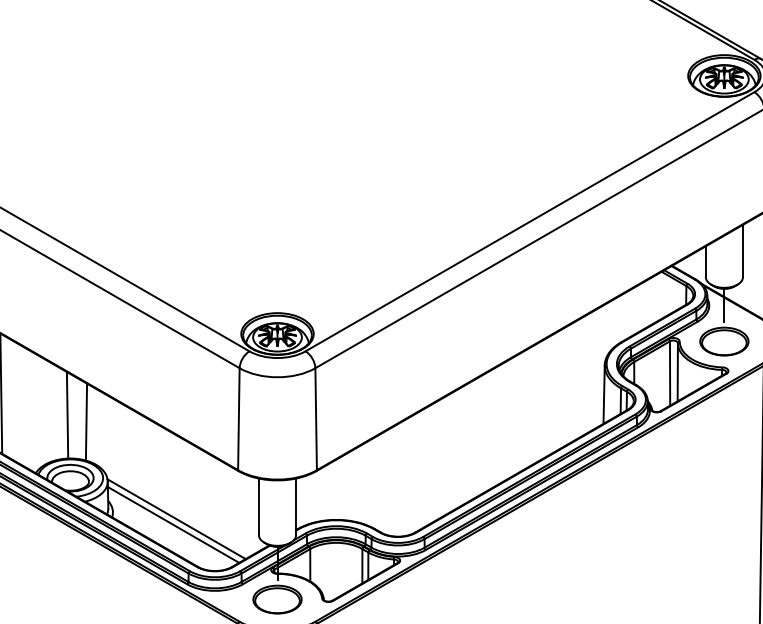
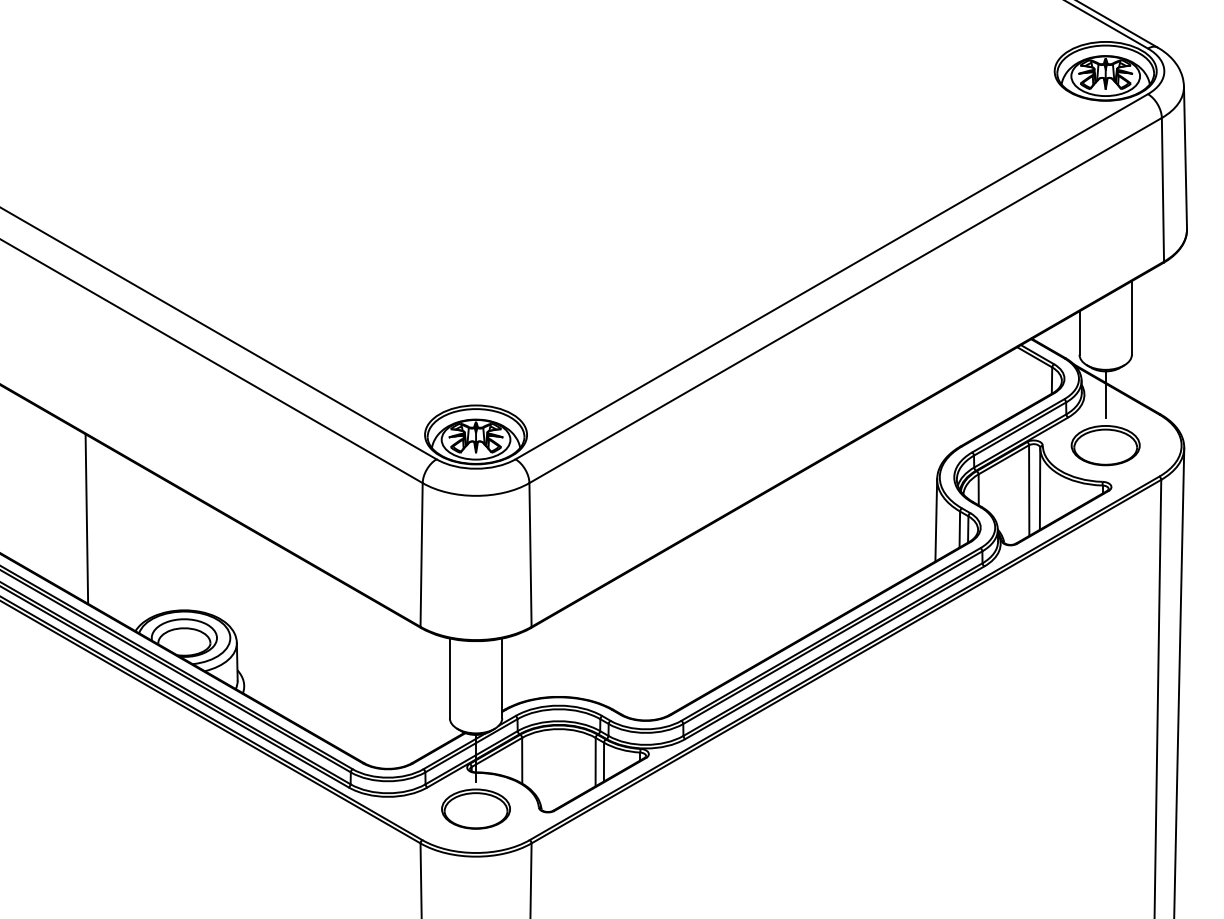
line: (67, 415) -> (180, 549), removed
line: (86, 421) -> (206, 558), removed
line: (176, 518) -> (333, 695), removed
line: (173, 524) -> (329, 703), removed

